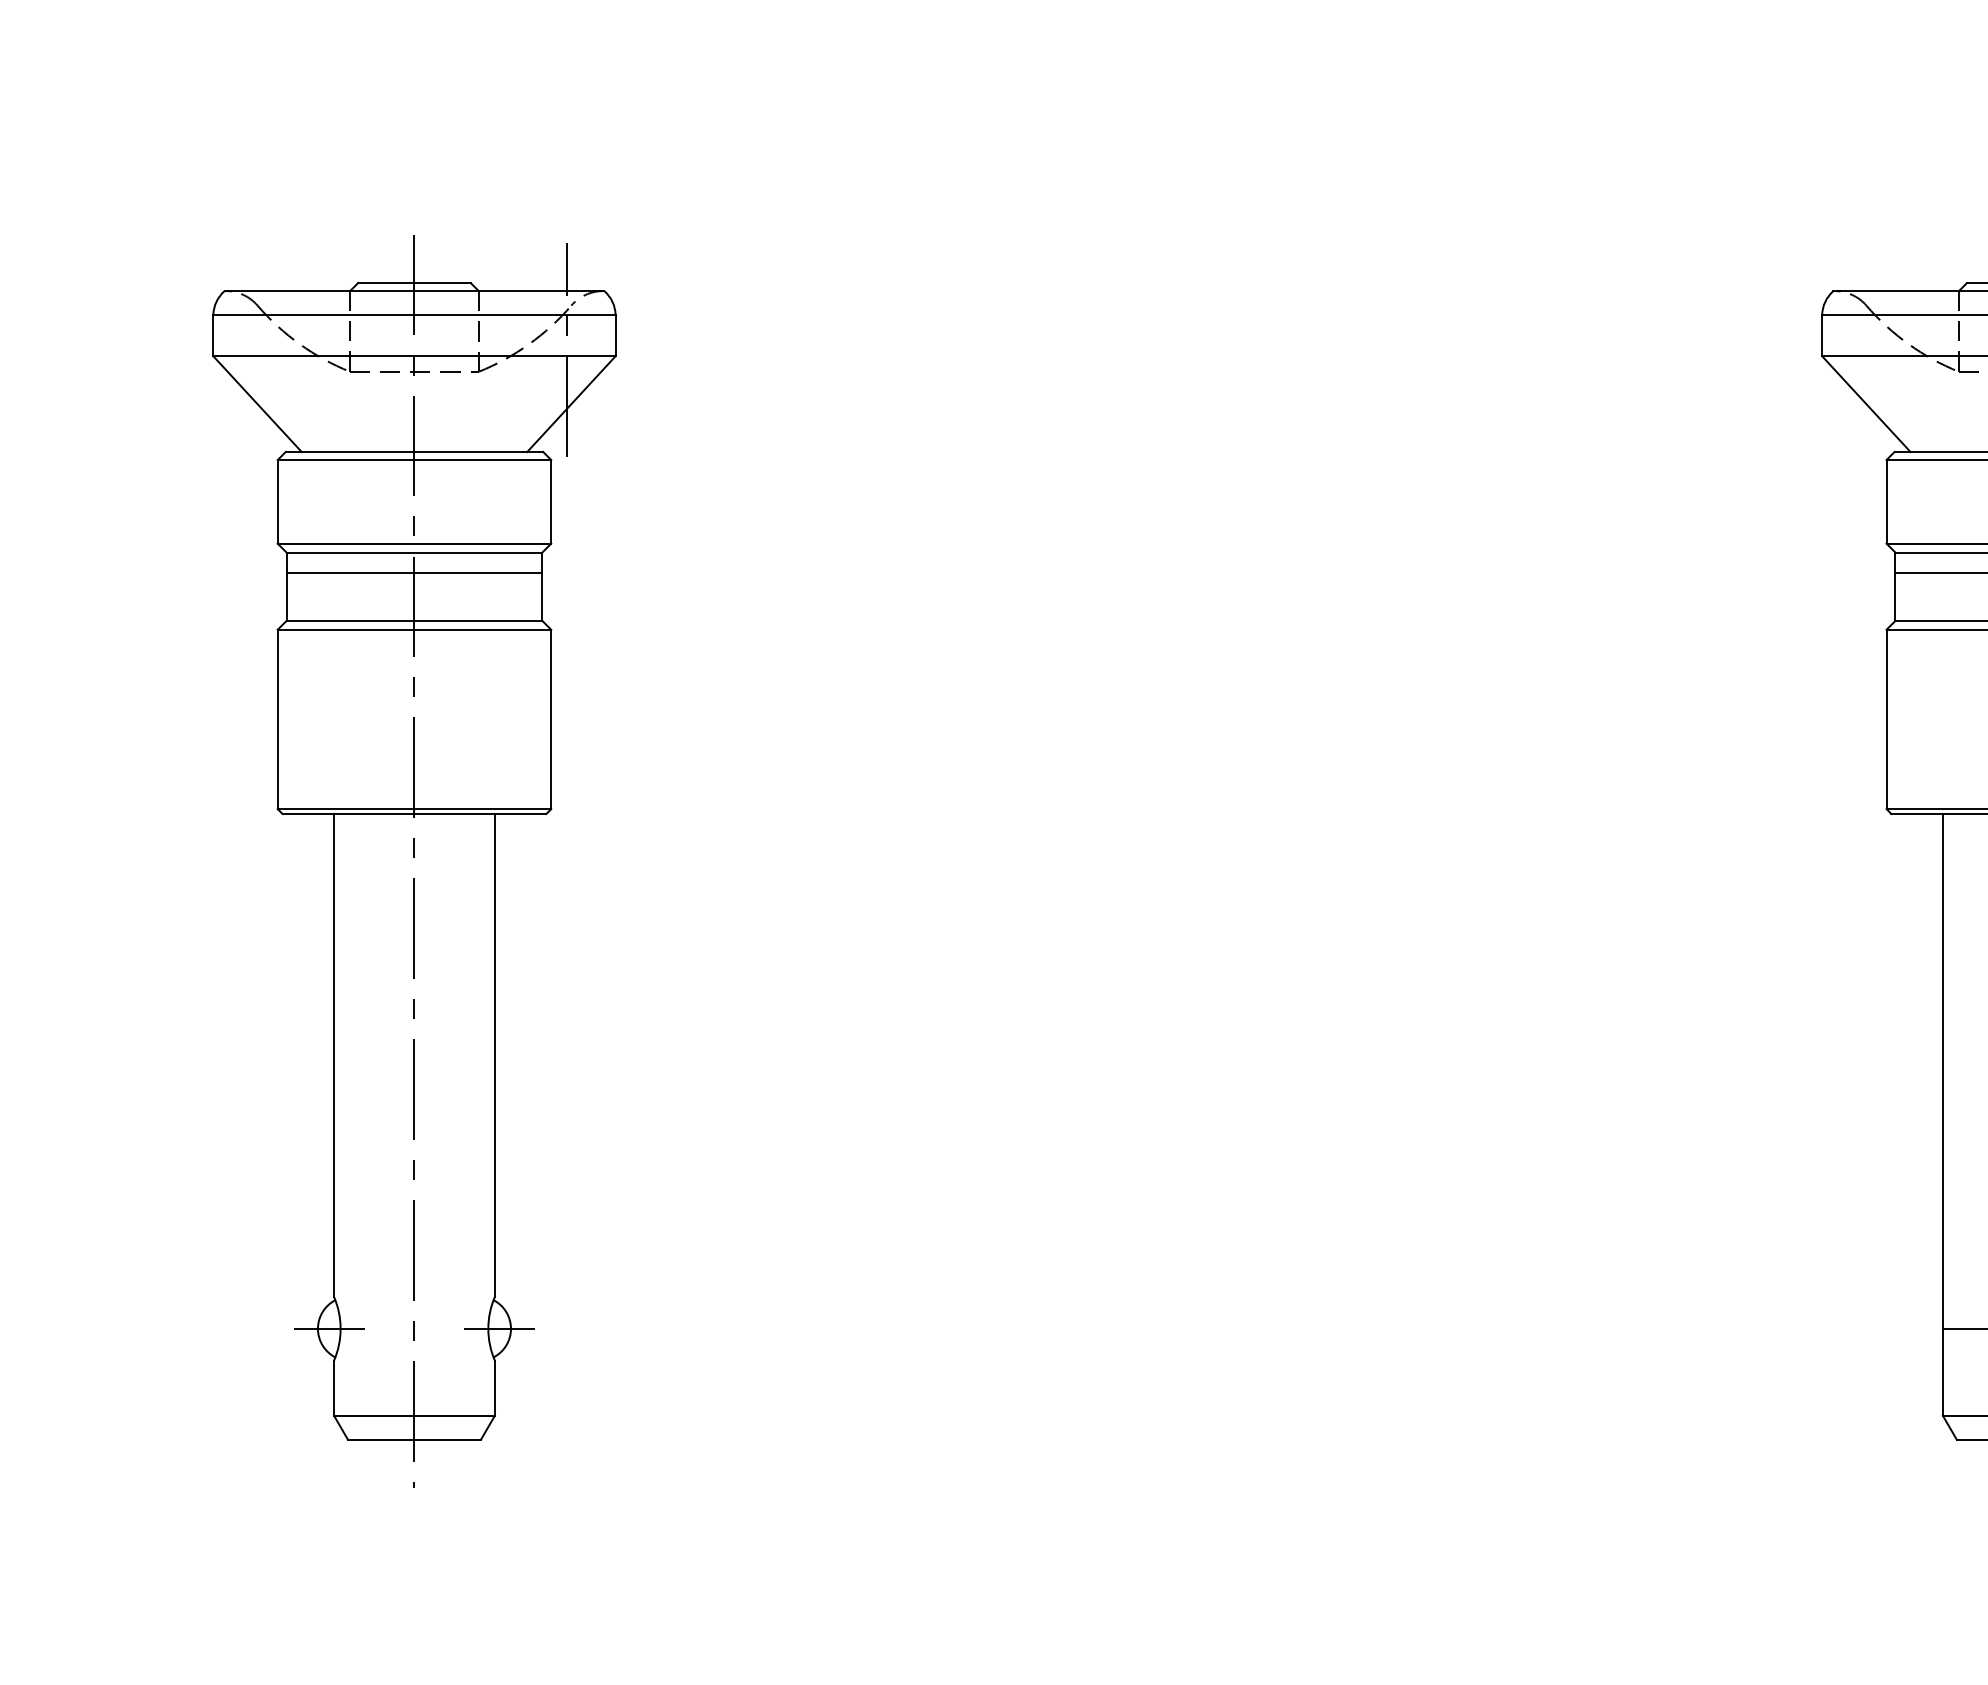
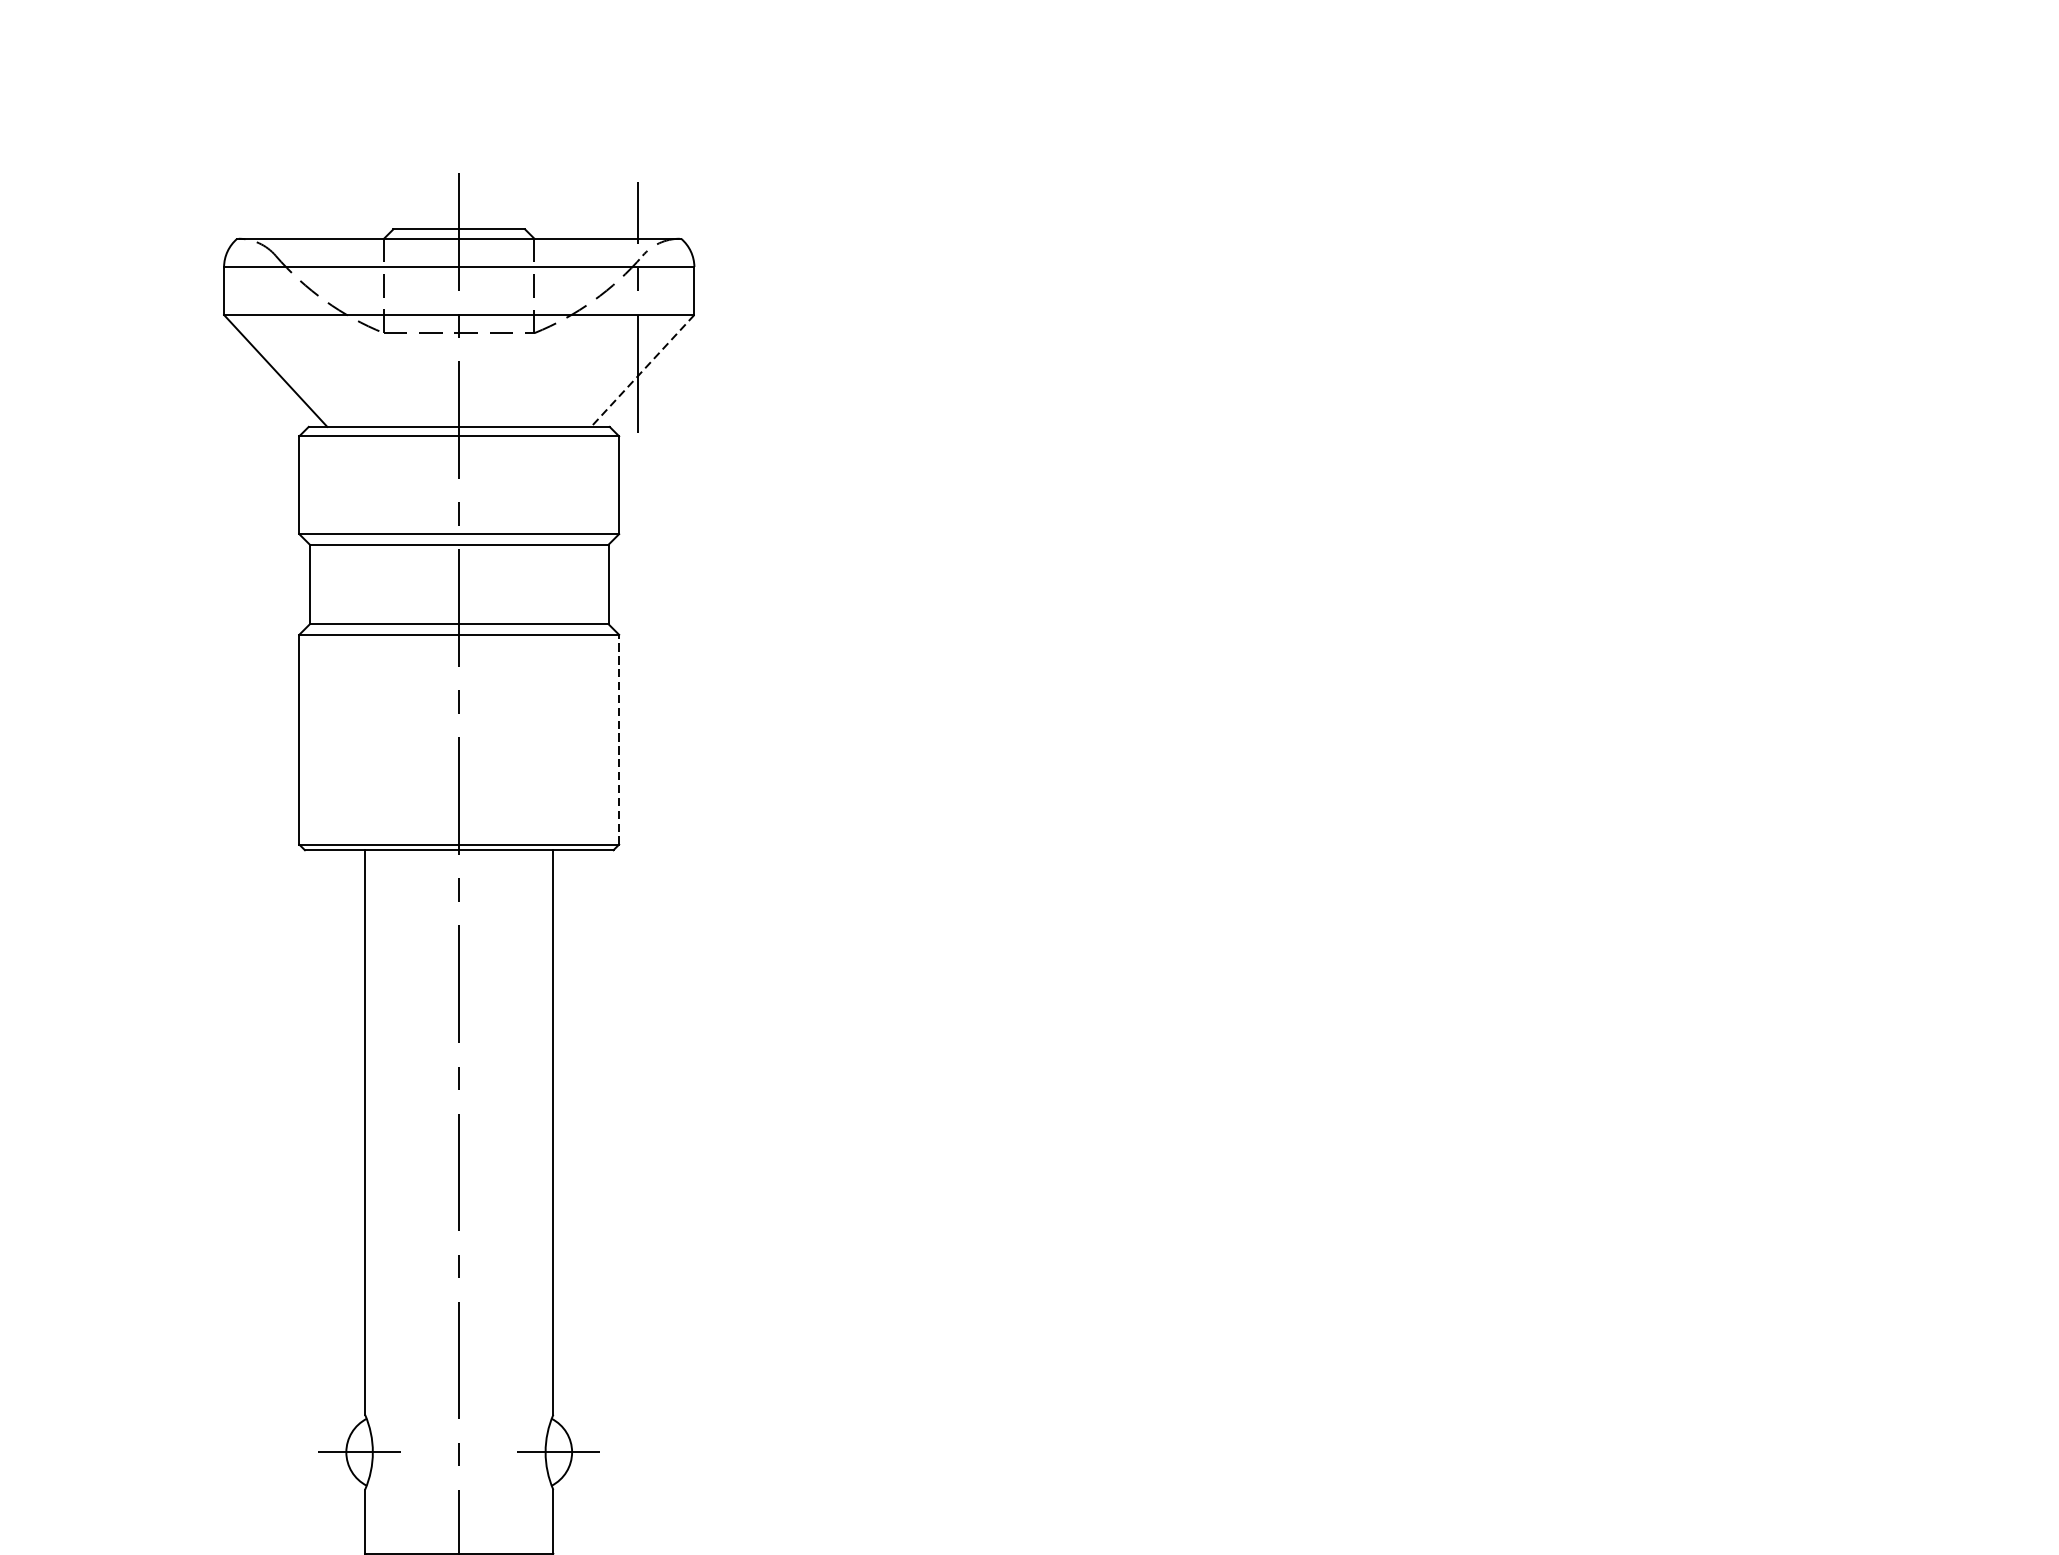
line: (571, 404) -> (642, 371), solid -> dashed
line: (414, 572) -> (459, 567), removed
line: (551, 719) -> (619, 739), solid -> dashed

